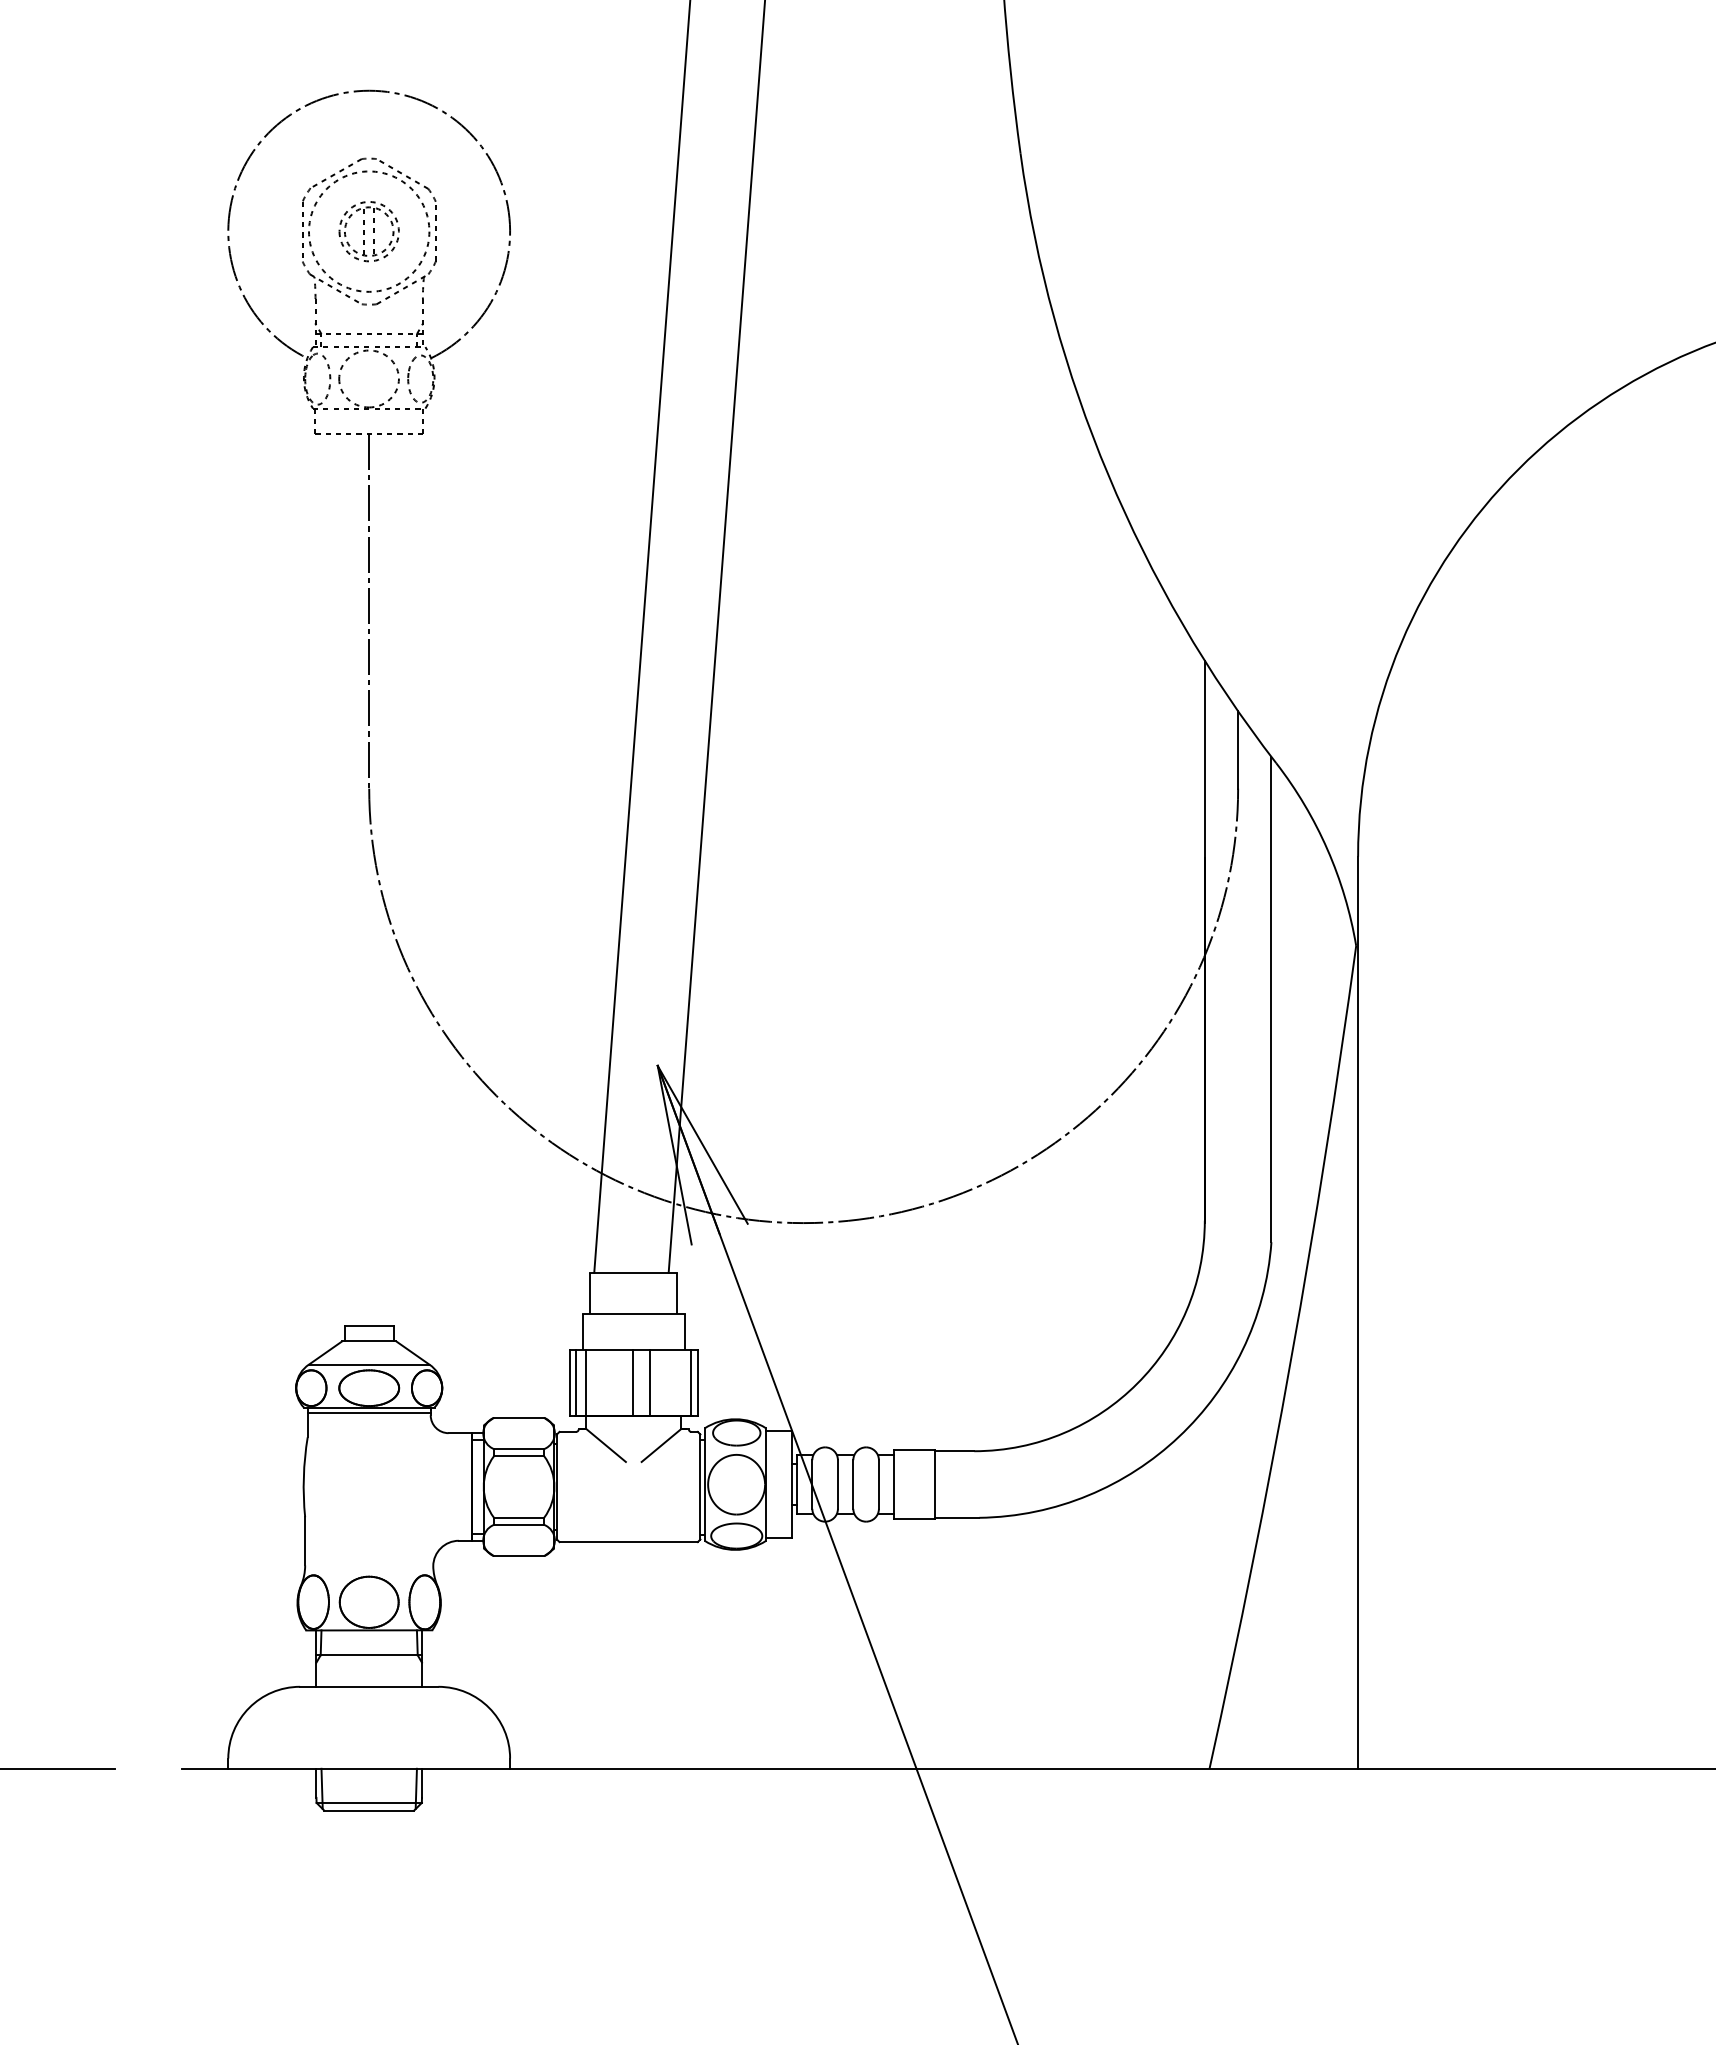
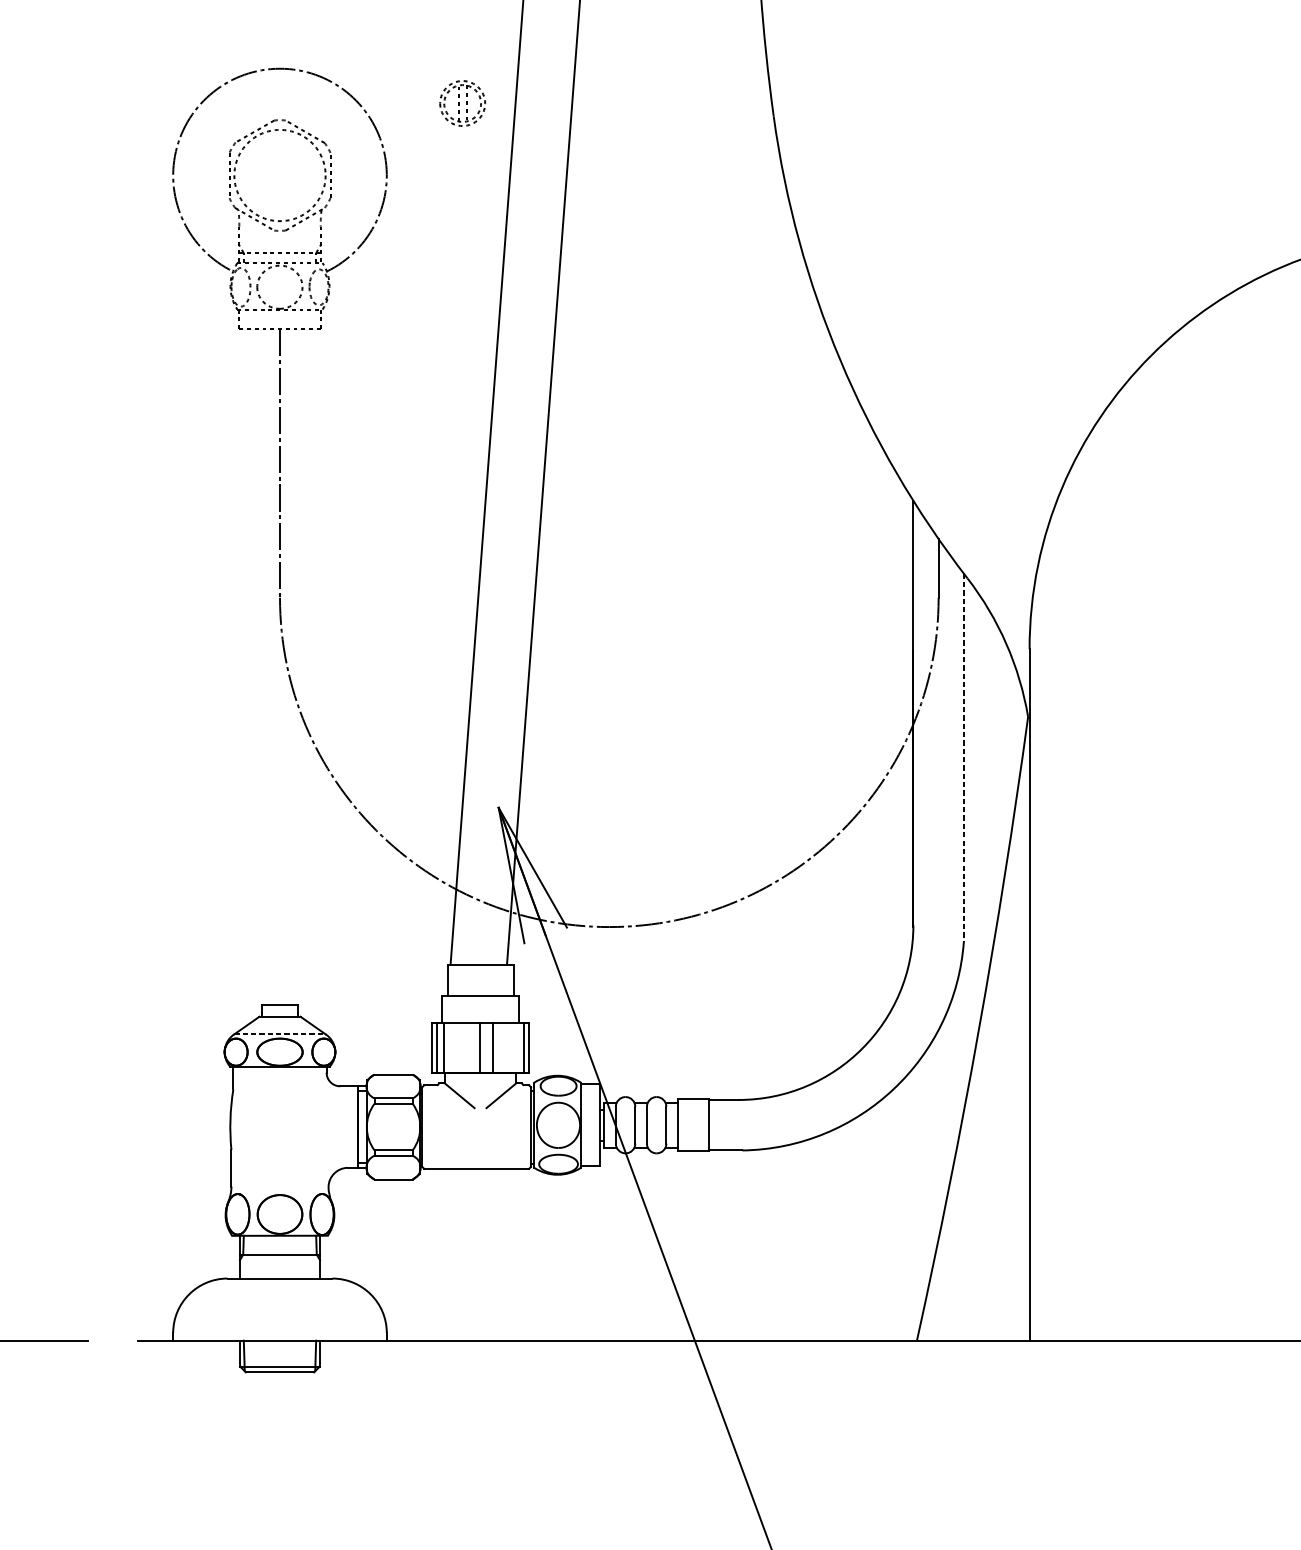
part: (368, 231) -> (462, 103), moved
line: (1271, 999) -> (963, 757), solid -> dashed
line: (369, 1364) -> (280, 1034), solid -> dashed
line: (368, 1412) -> (279, 1070), removed

